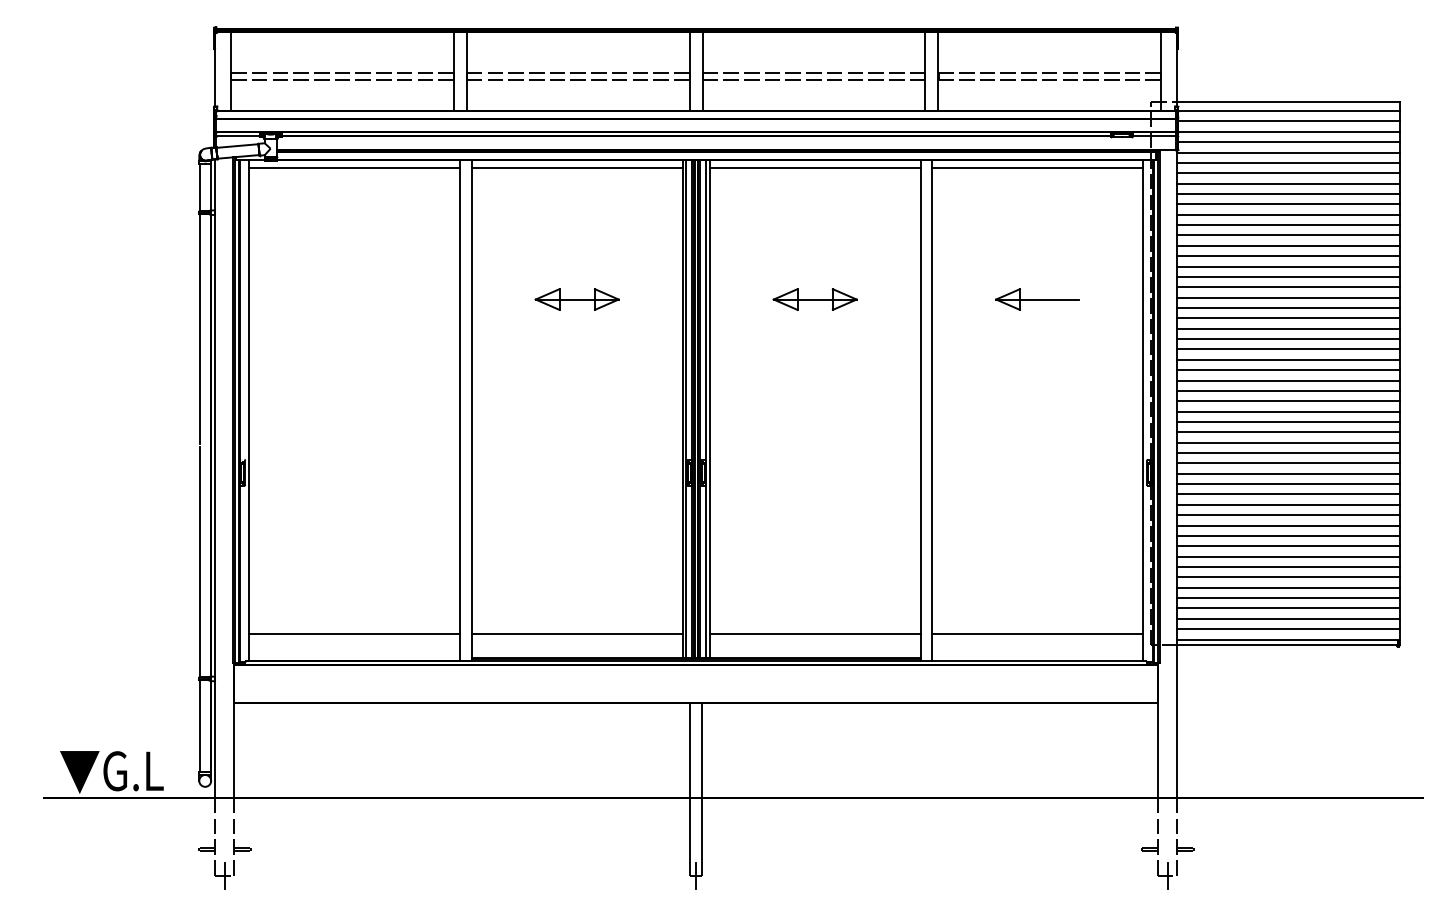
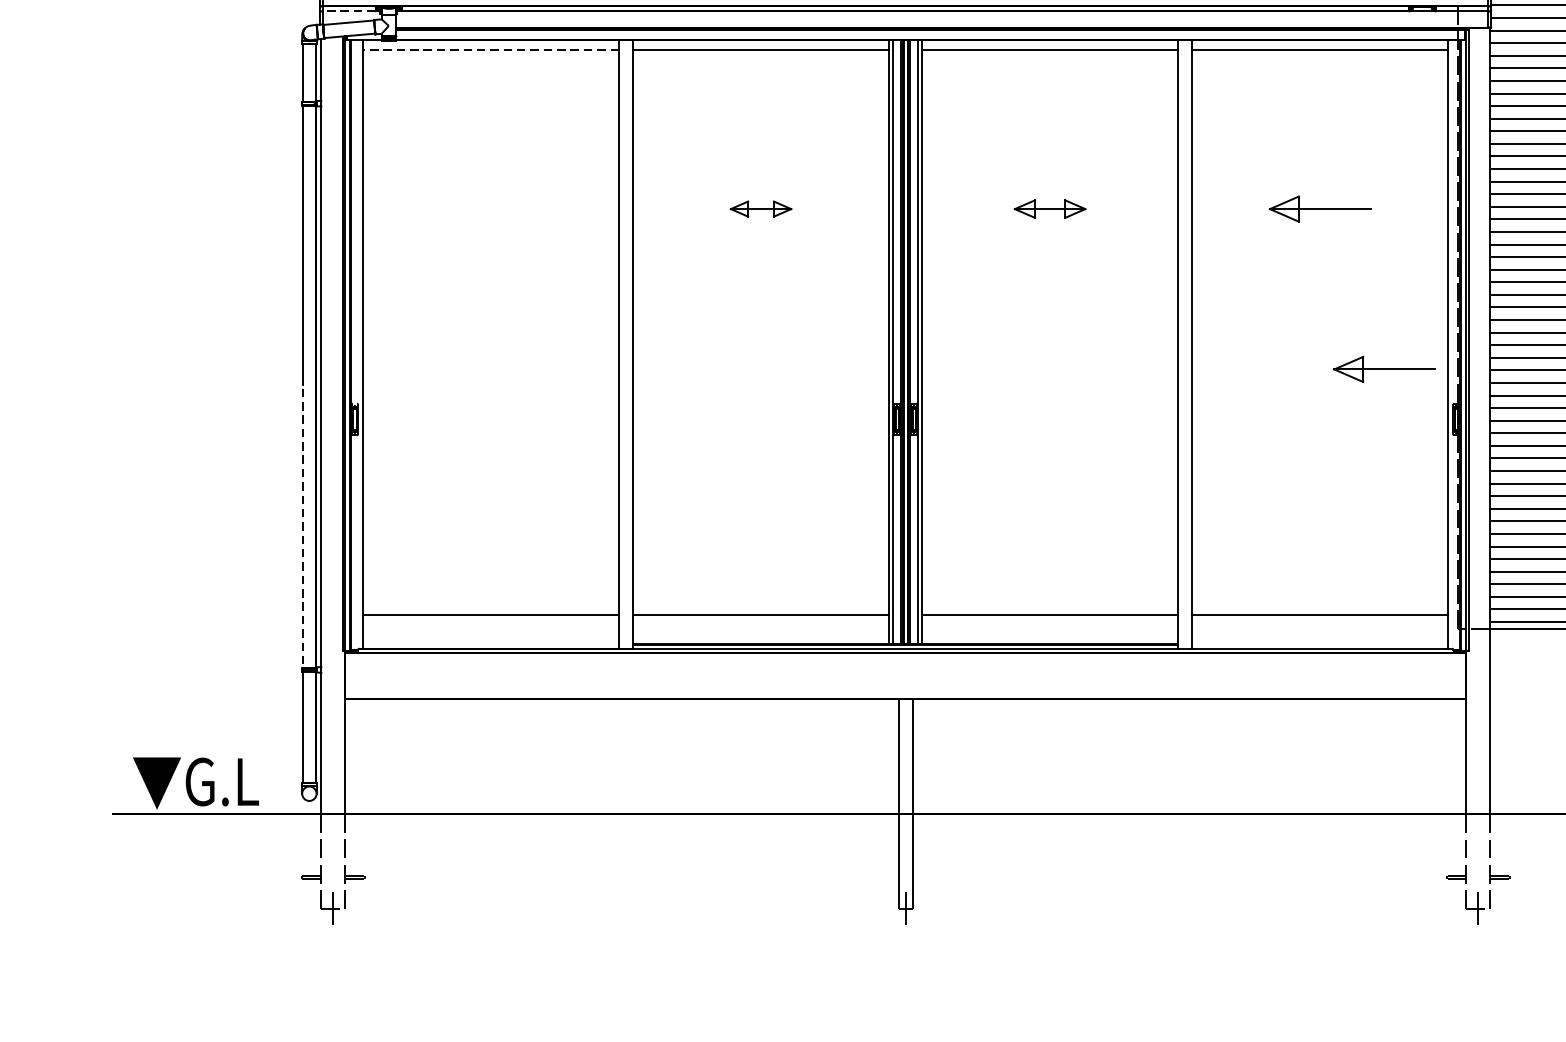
line: (238, 136) -> (349, 11), solid -> dashed
line: (354, 168) -> (490, 49), solid -> dashed
part: (576, 299) -> (760, 209), size x0.6
part: (814, 299) -> (1049, 209), size x0.7
part: (1090, 431) -> (1384, 369), added
line: (199, 562) -> (302, 528), solid -> dashed

